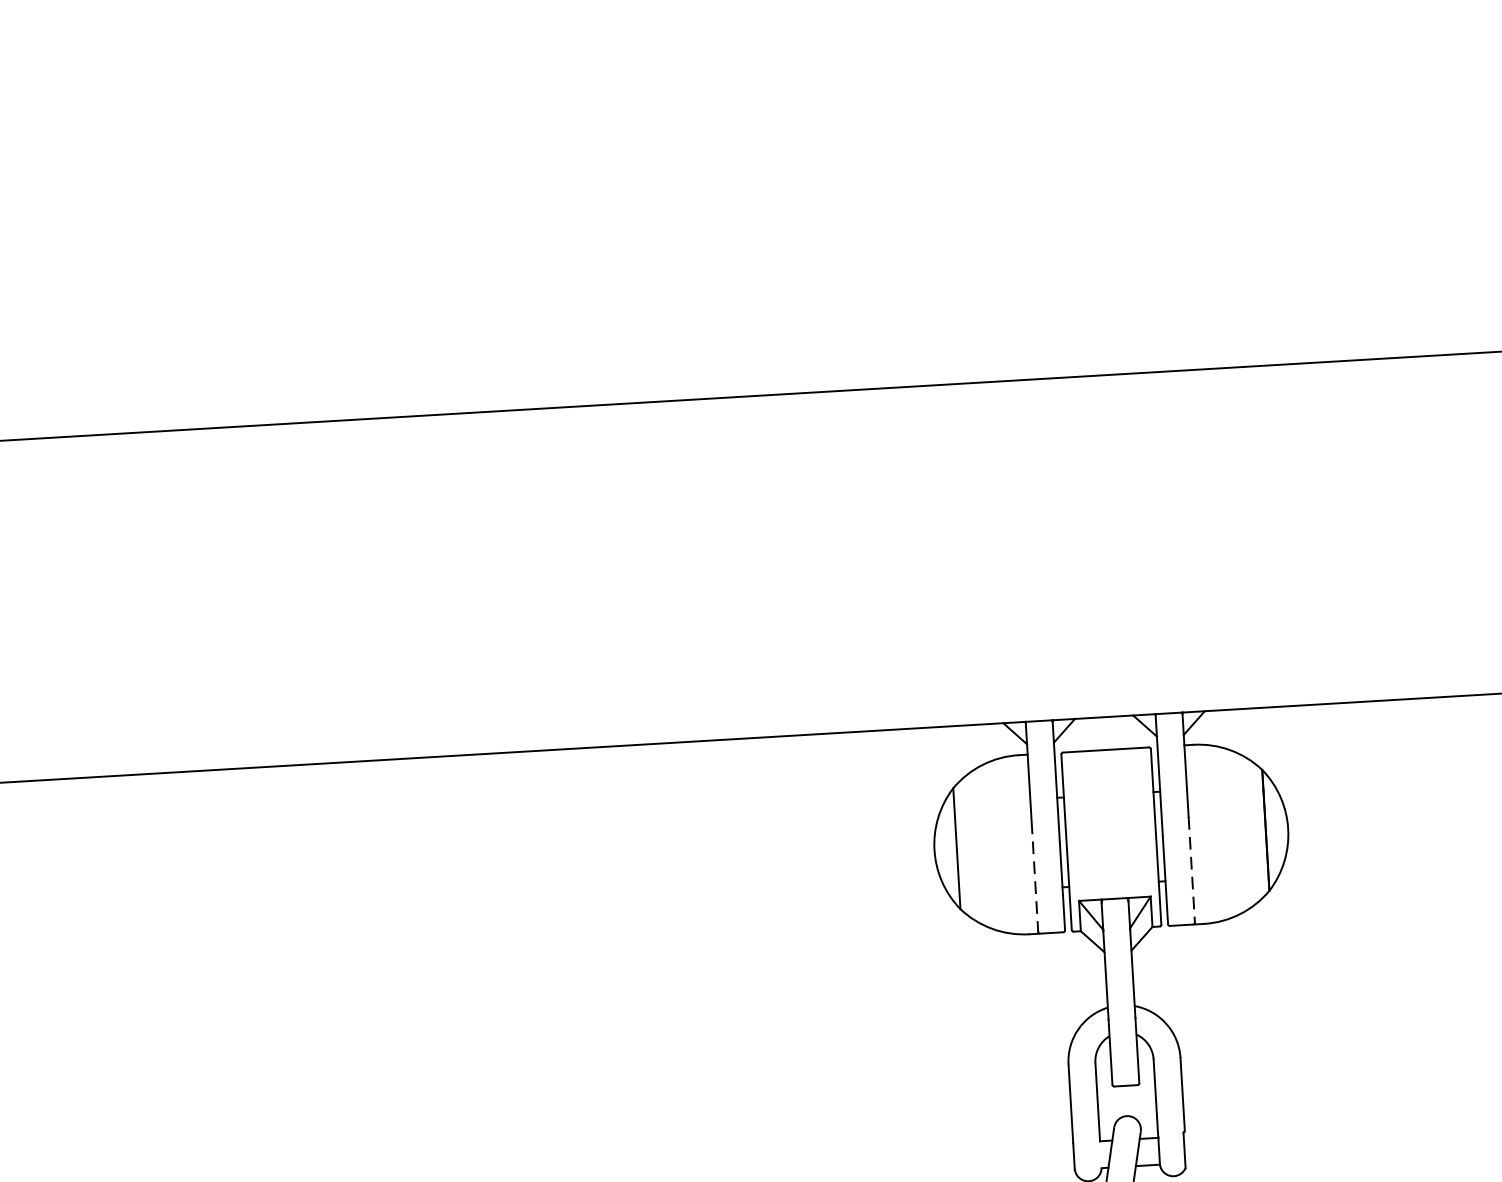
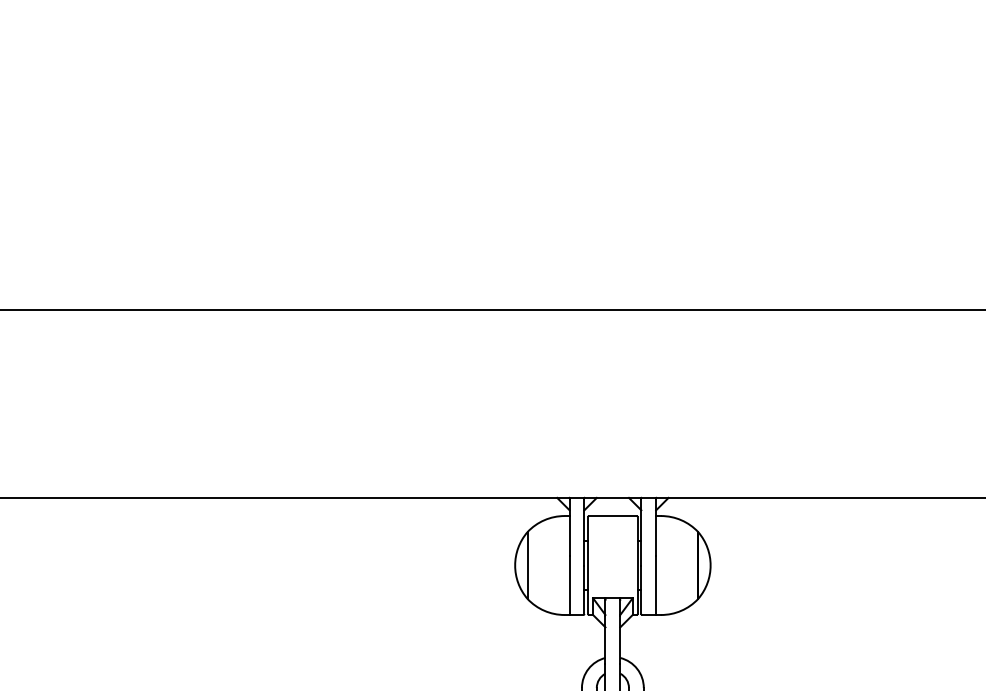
line: (1192, 871) -> (656, 585), dashed -> solid
line: (1034, 880) -> (569, 585), dashed -> solid

